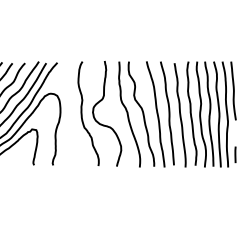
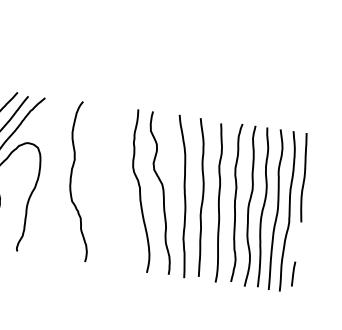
curve: (104, 124) -> (102, 200), removed

